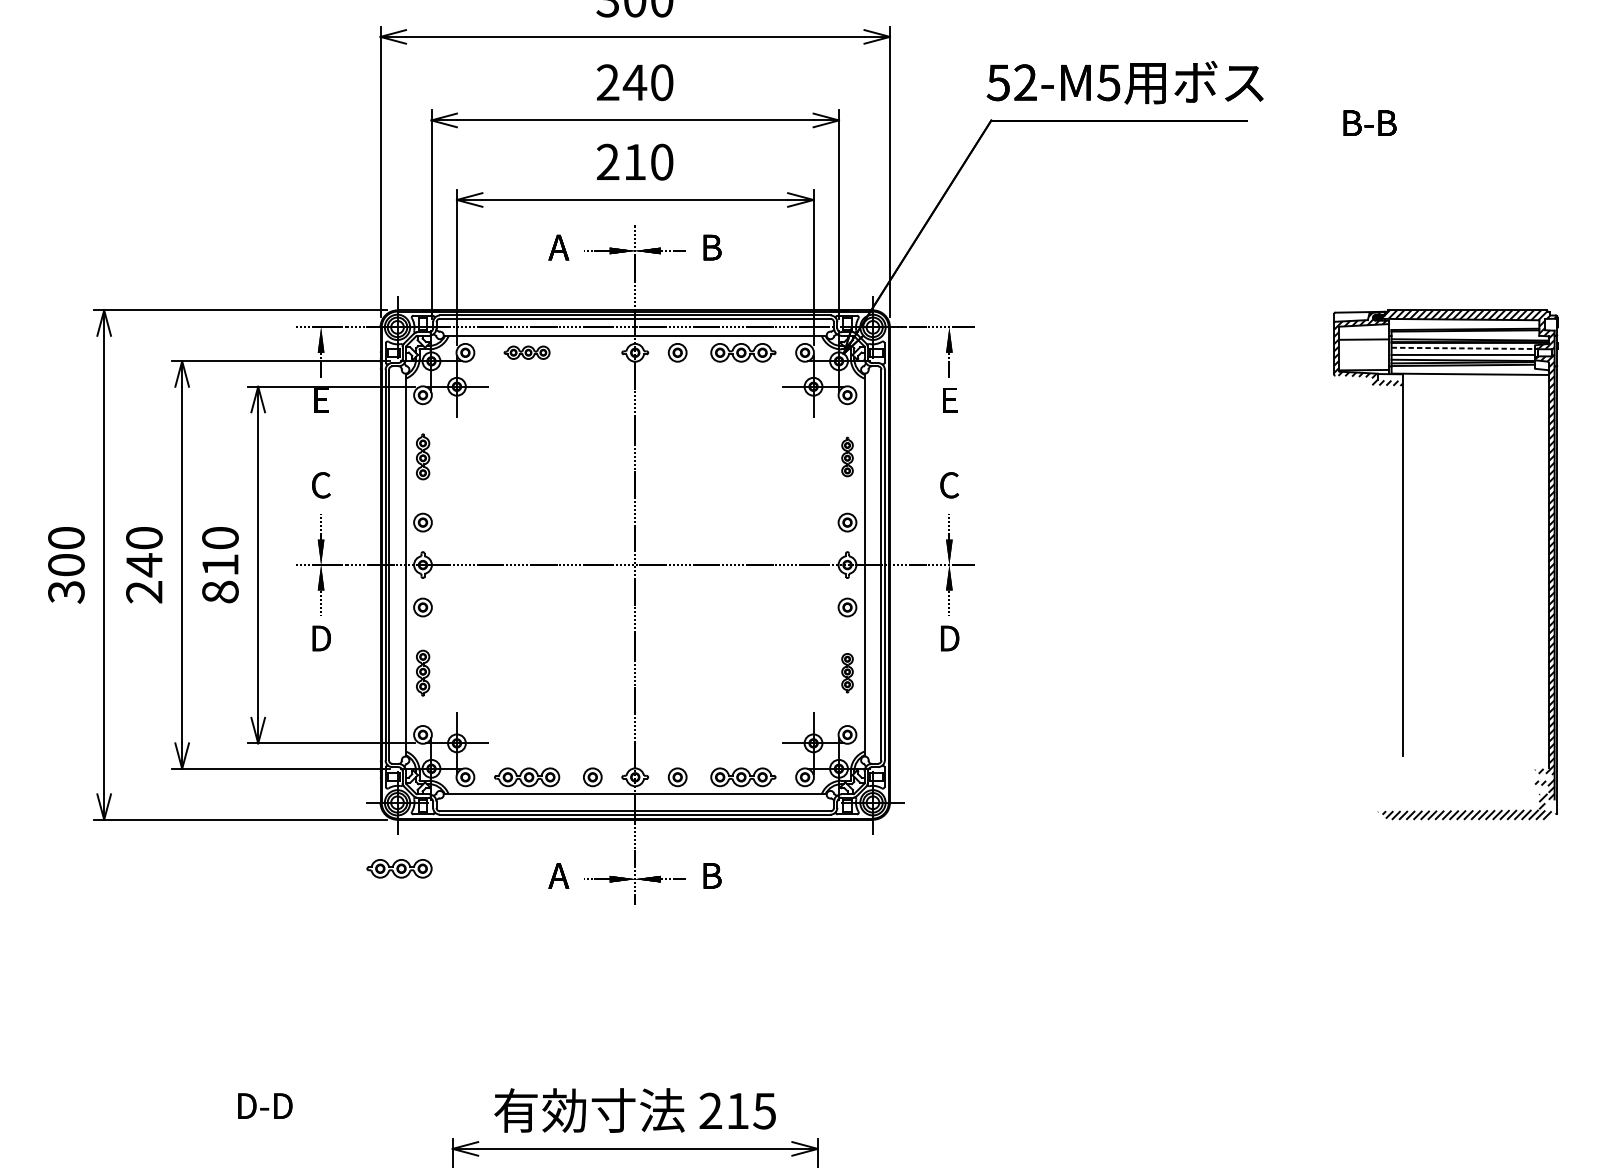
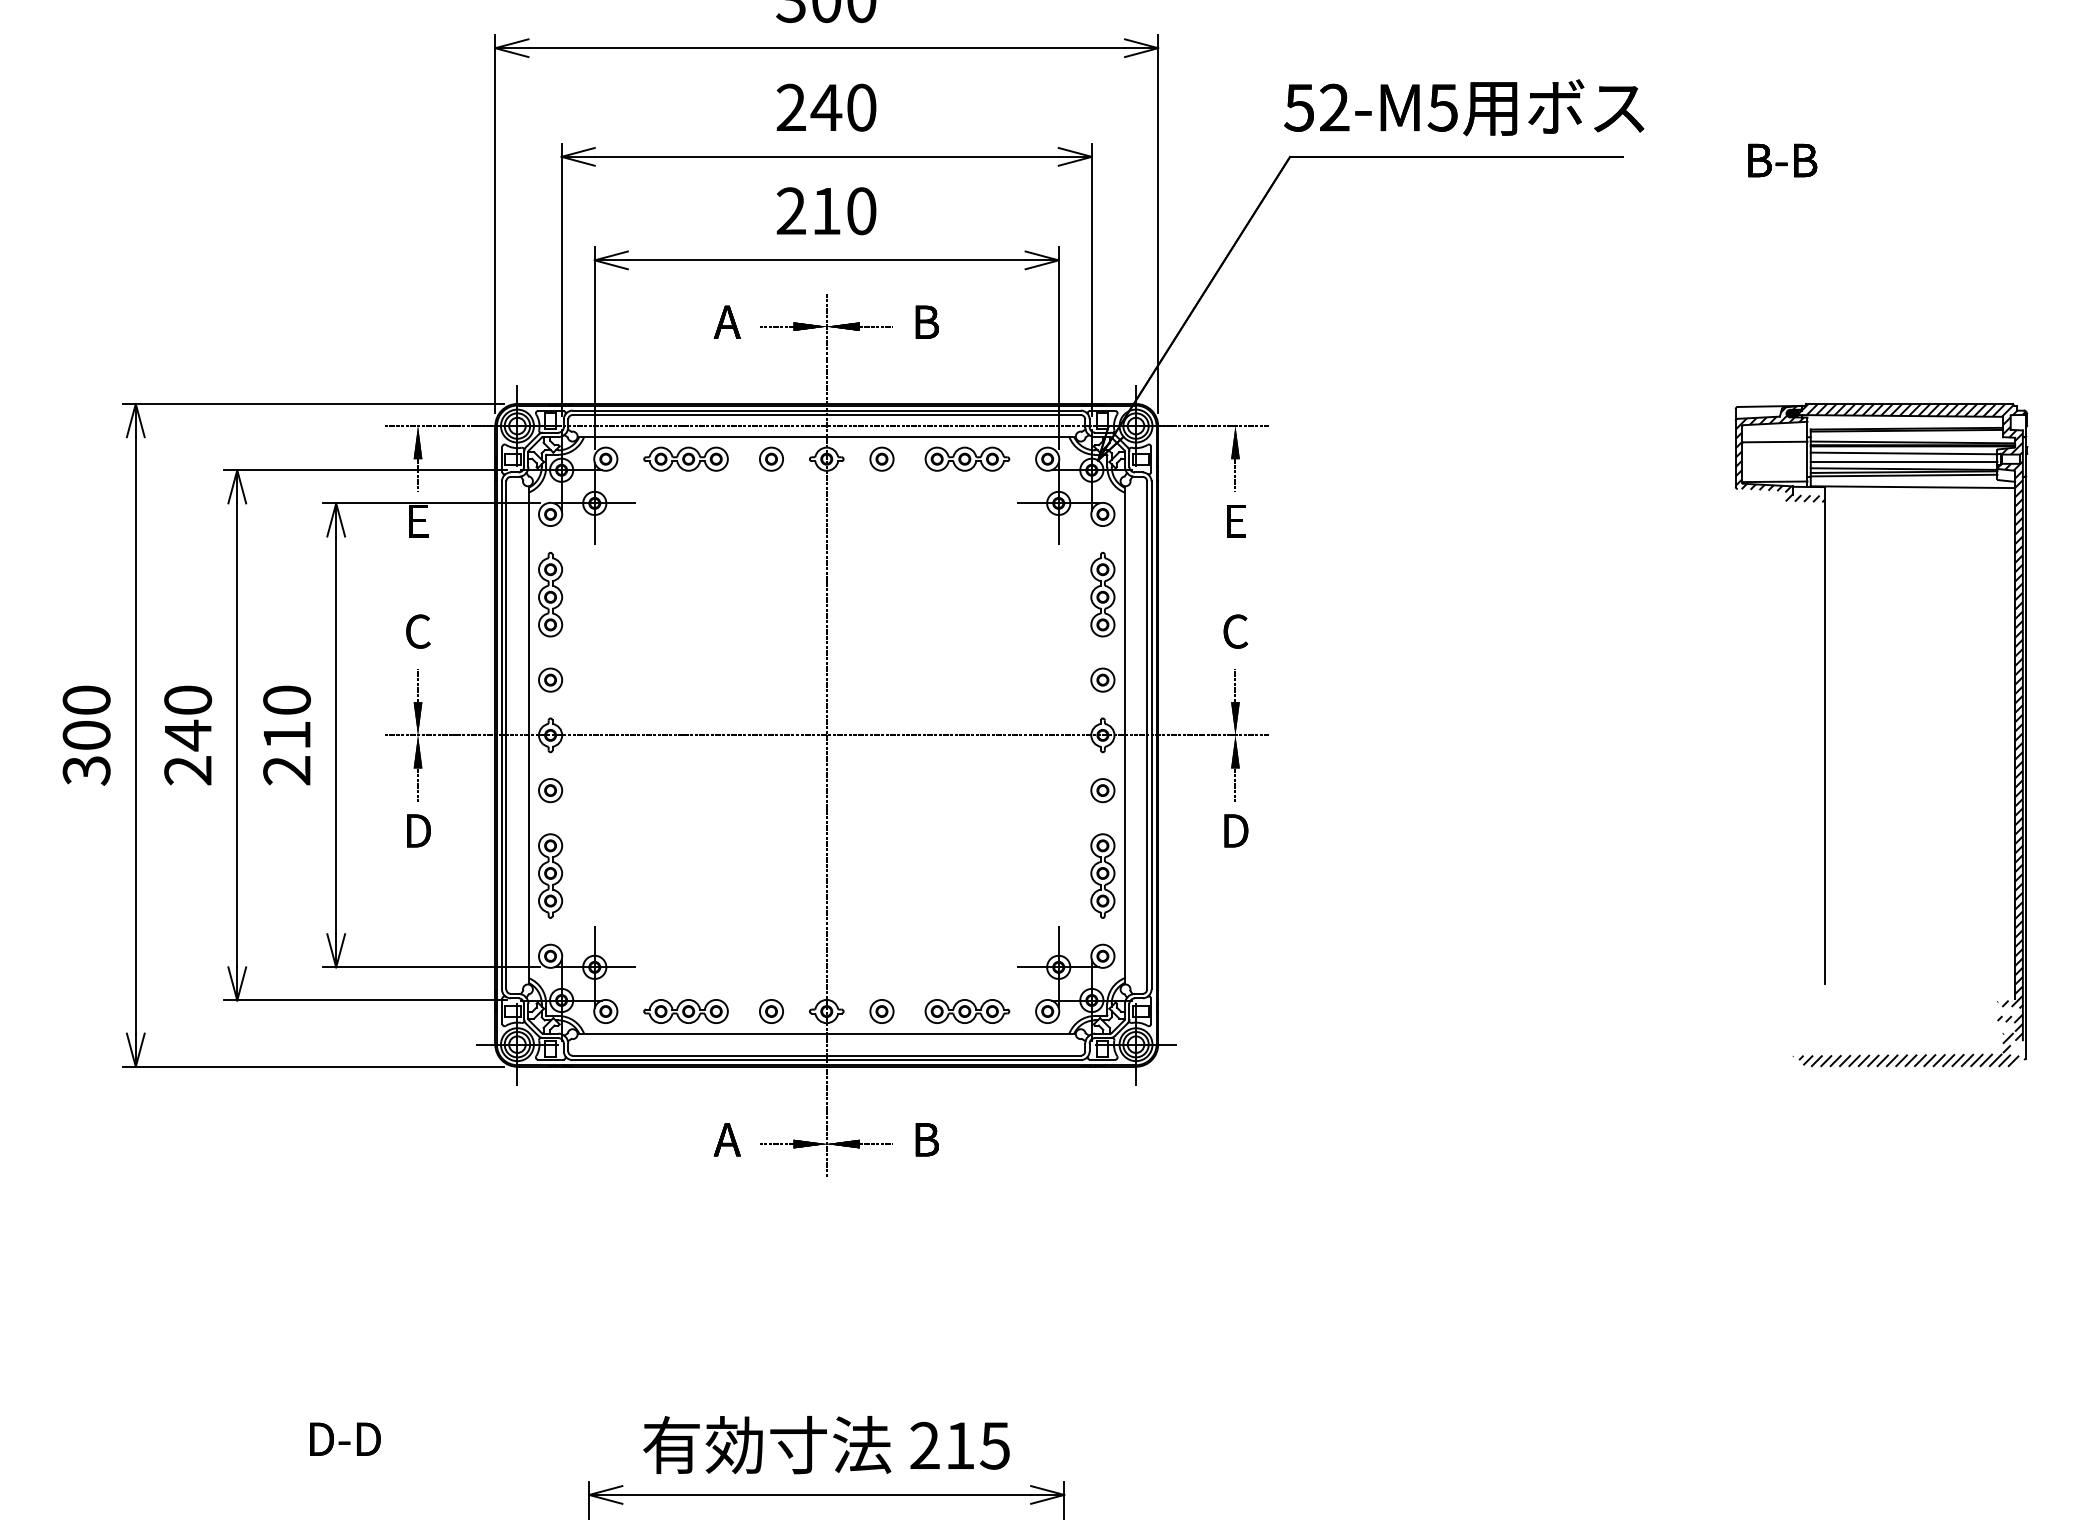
line: (1463, 348) -> (1904, 453), dashed -> solid
part: (526, 352) -> (685, 458), size x1.43
part: (592, 352) -> (771, 458), added
part: (422, 456) -> (550, 594), size x1.43
part: (847, 456) -> (1102, 594), size x1.67
text: (220, 592) -> (287, 770), 810 -> 210
part: (422, 672) -> (550, 875), size x1.43
part: (847, 672) -> (1102, 875), size x1.67
part: (399, 868) -> (519, 1130), removed

